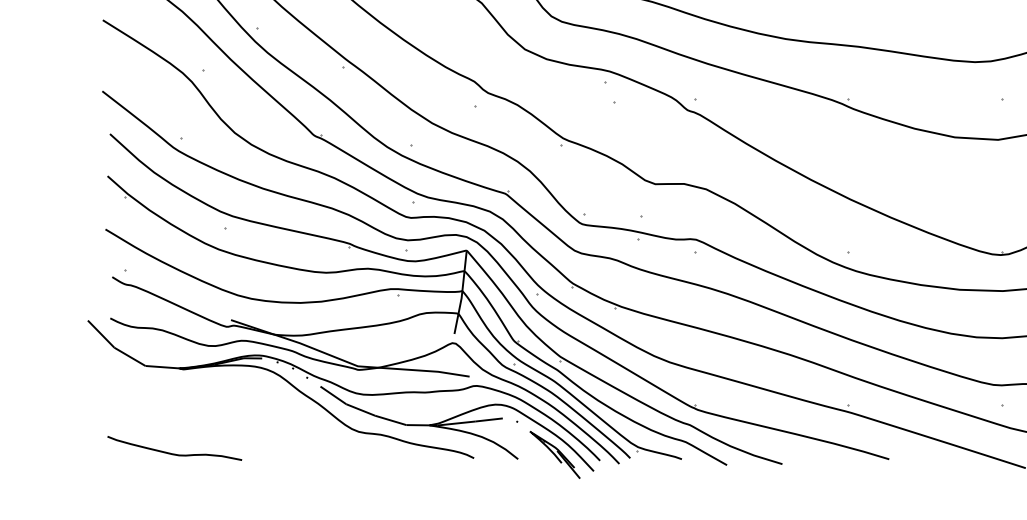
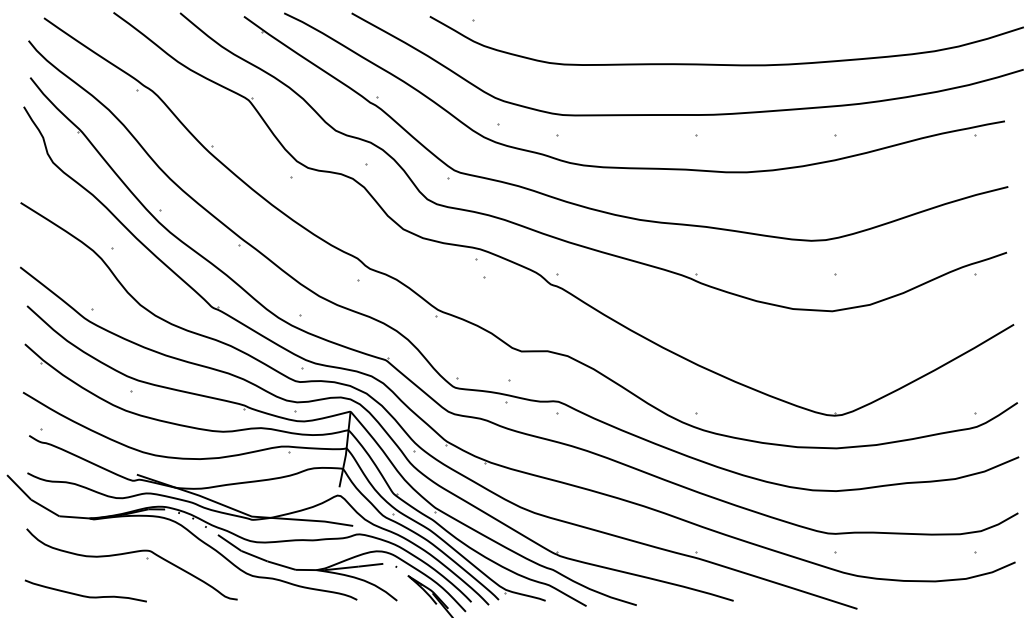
part: (225, 407) -> (131, 553), added

